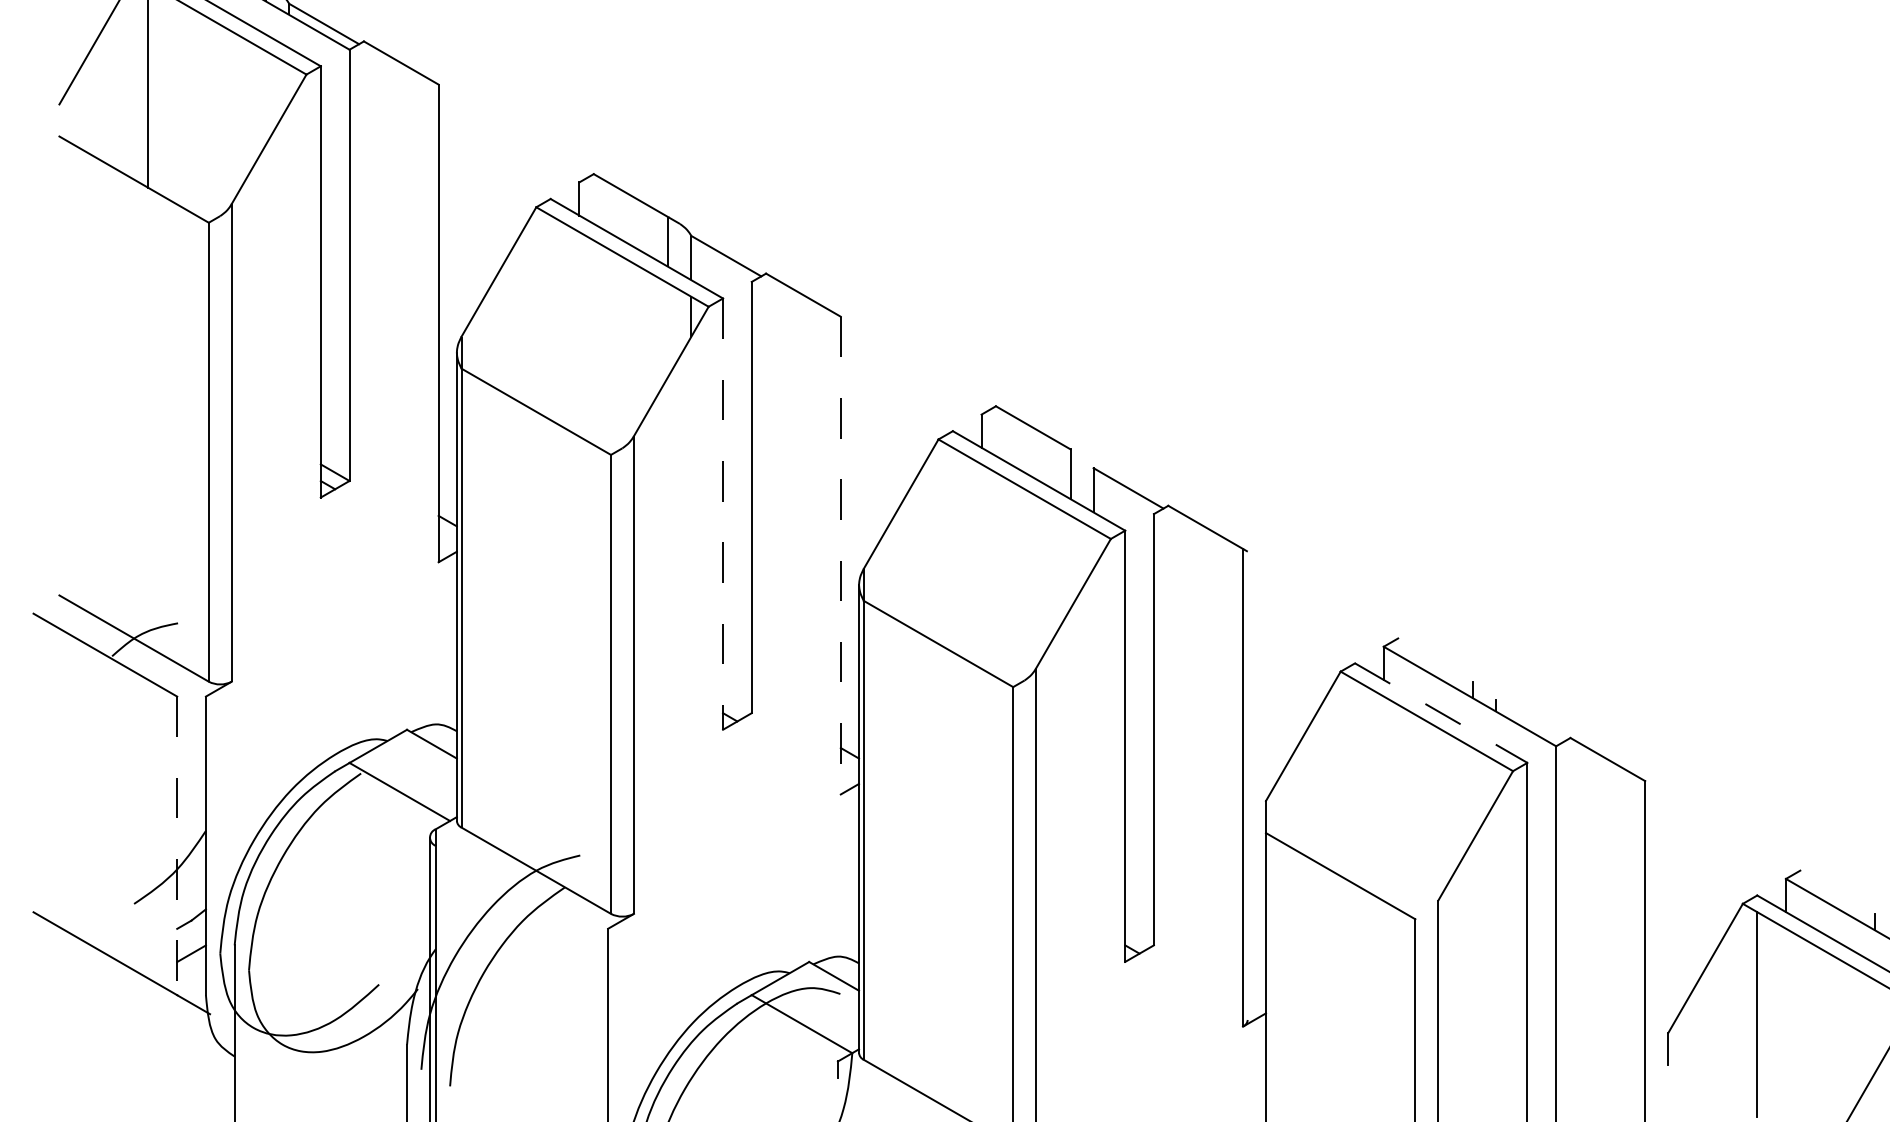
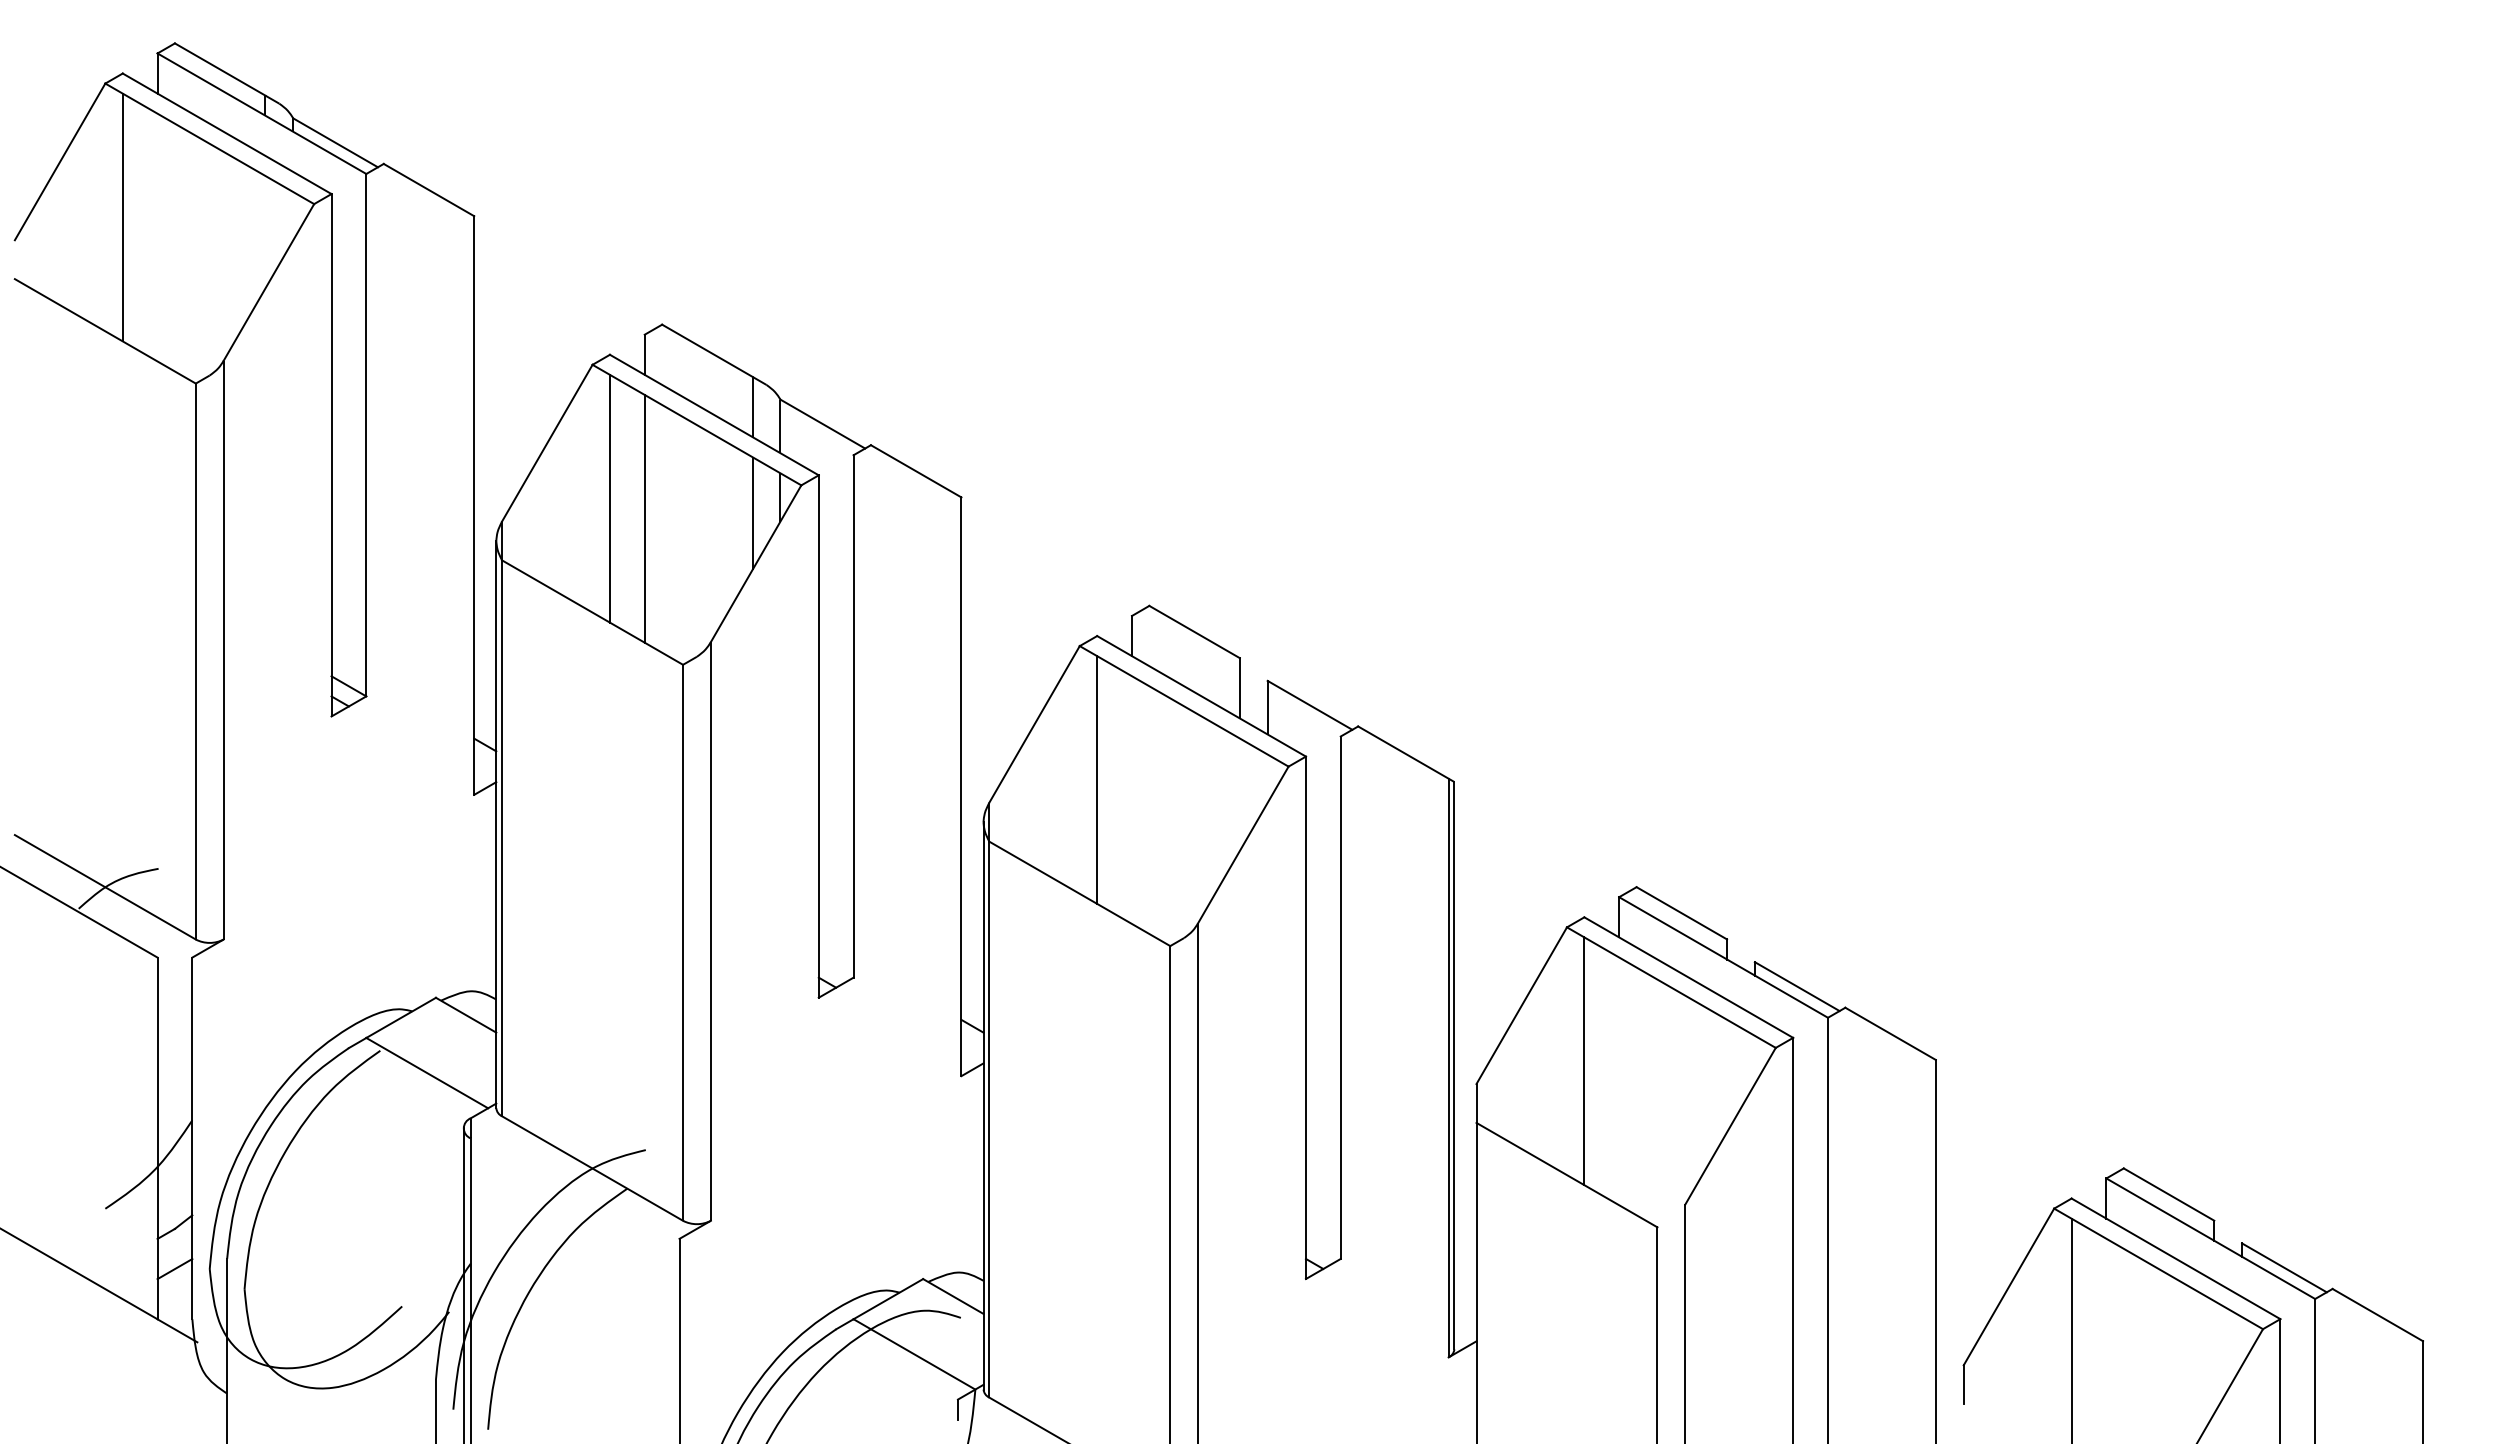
line: (550, 317) -> (609, 498), added
line: (668, 330) -> (752, 513), added
line: (579, 334) -> (644, 518), added
line: (722, 514) -> (818, 737), dashed -> solid
line: (953, 549) -> (1097, 779), added
line: (840, 556) -> (961, 787), dashed -> solid
line: (1435, 660) -> (1681, 913), added
line: (1441, 713) -> (1688, 977), dashed -> solid
line: (1530, 720) -> (1796, 986), added
line: (1355, 782) -> (1584, 1061), added
line: (1247, 785) -> (1454, 1065), added
line: (177, 845) -> (157, 1138), dashed -> solid
line: (1837, 892) -> (2168, 1194), added

